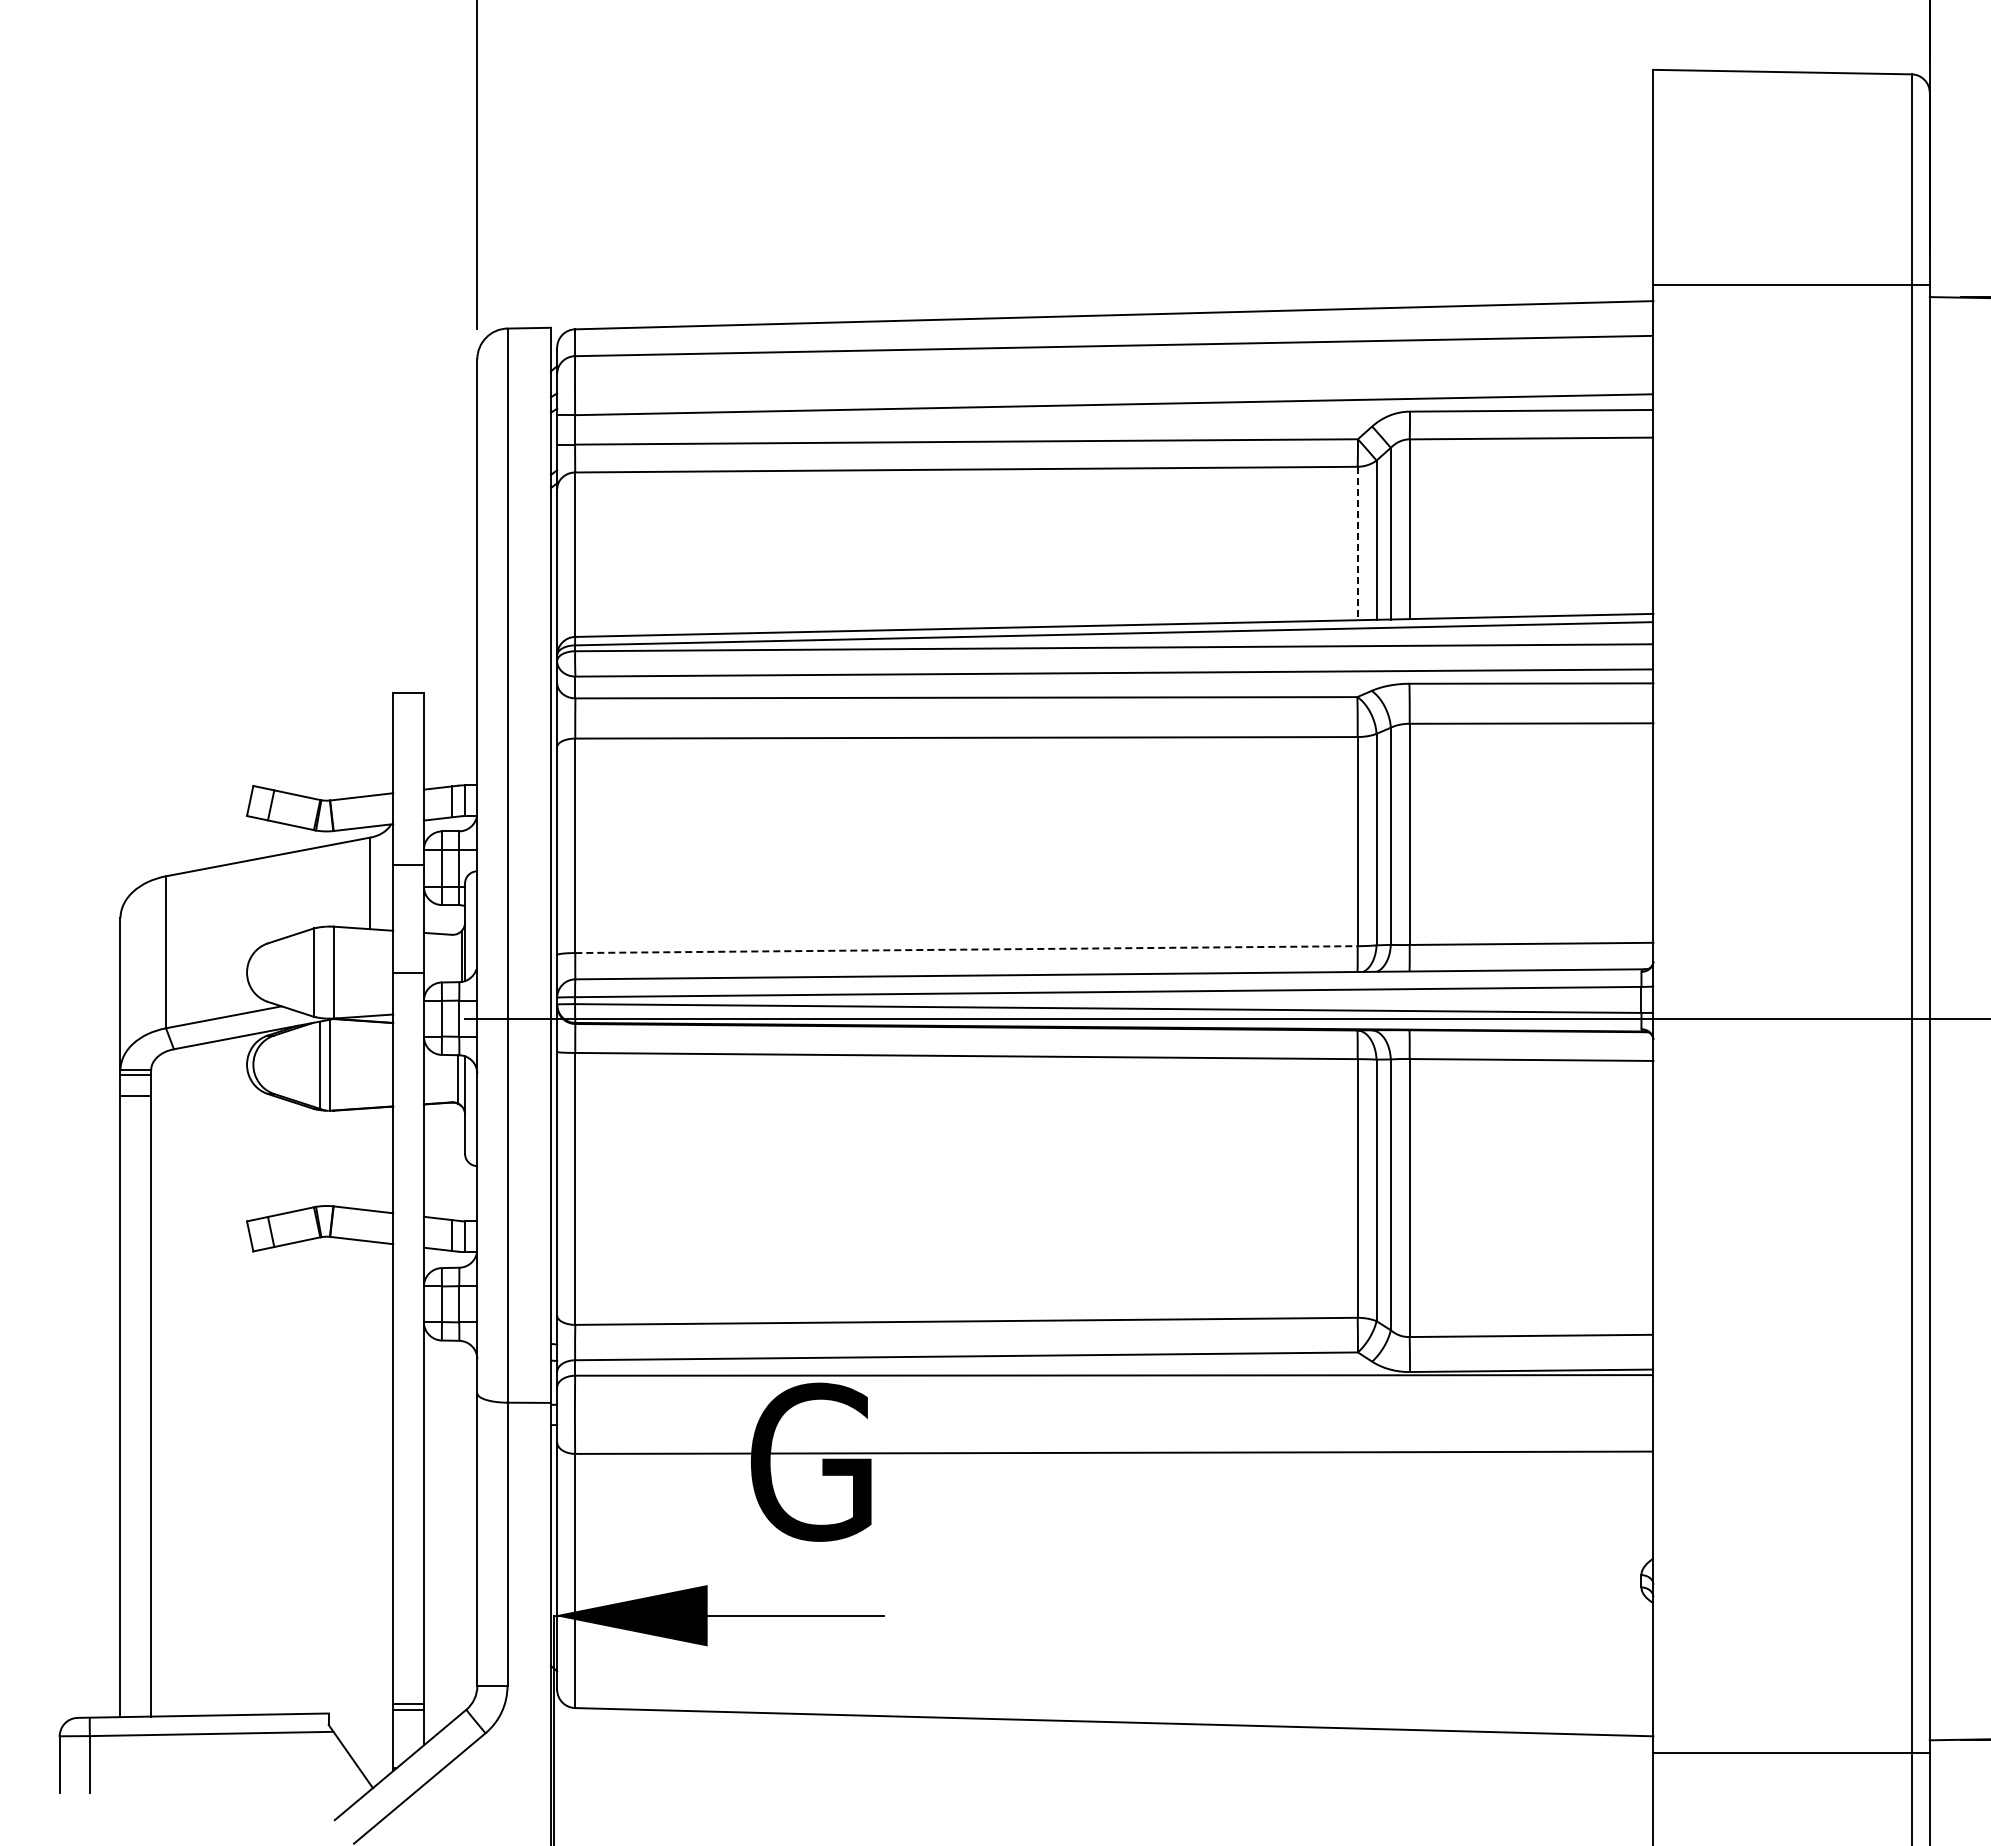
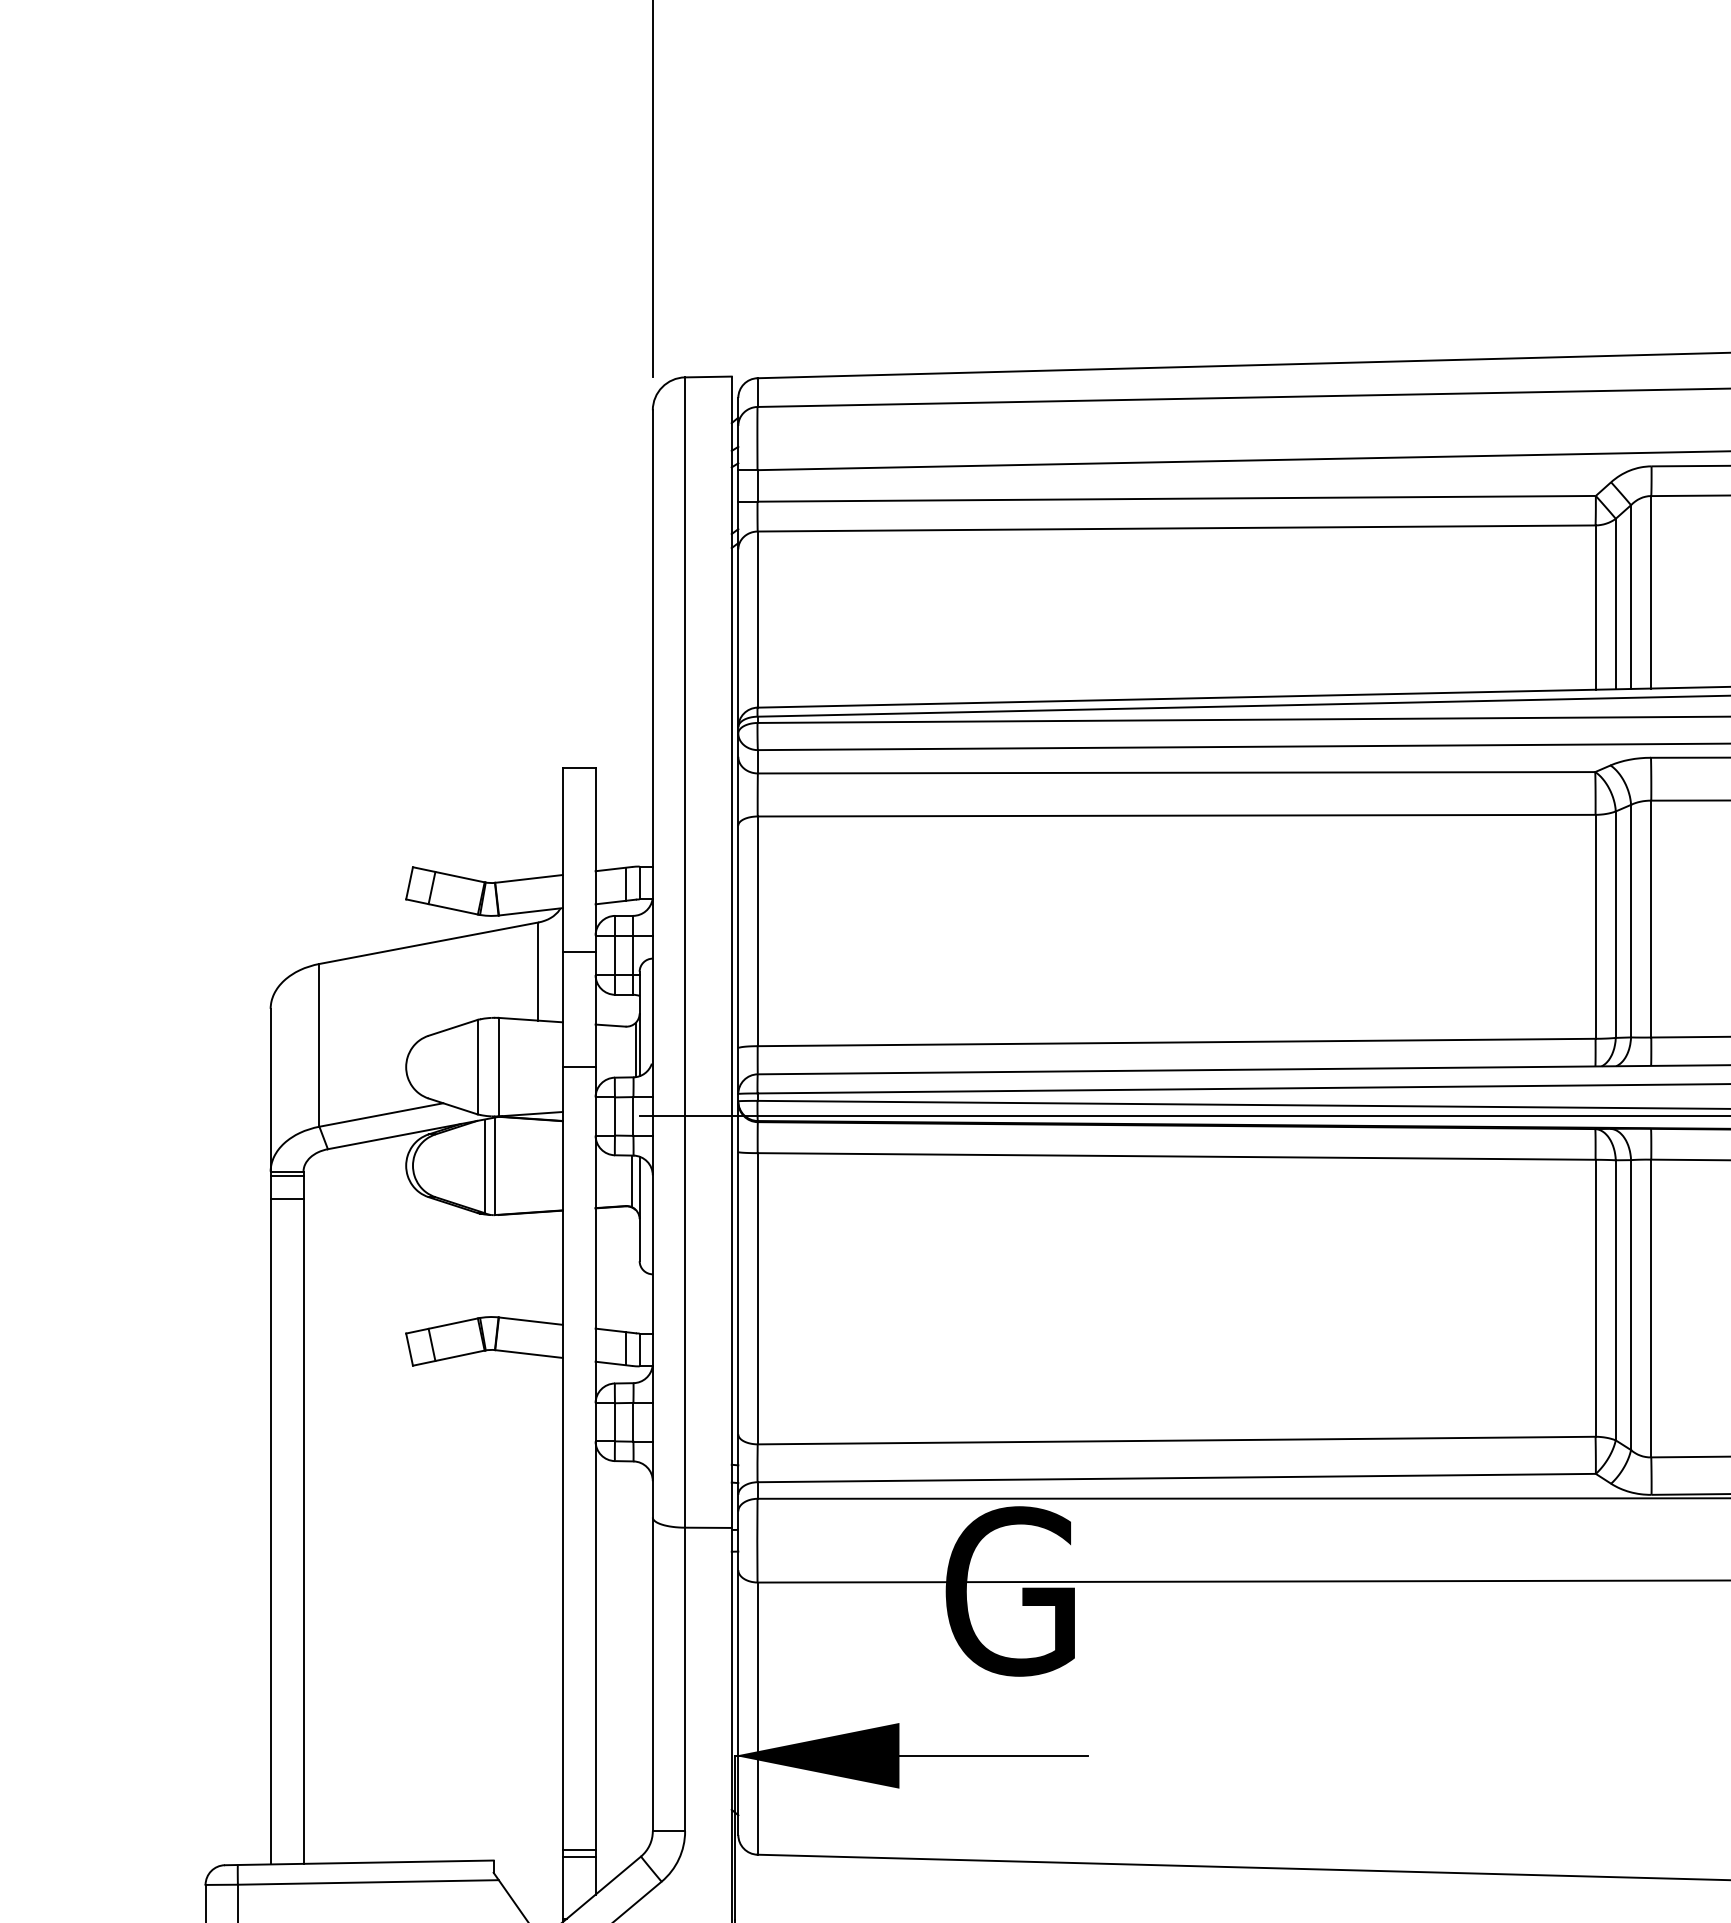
line: (1357, 543) -> (1595, 607), dashed -> solid
line: (966, 949) -> (1176, 1042), dashed -> solid

